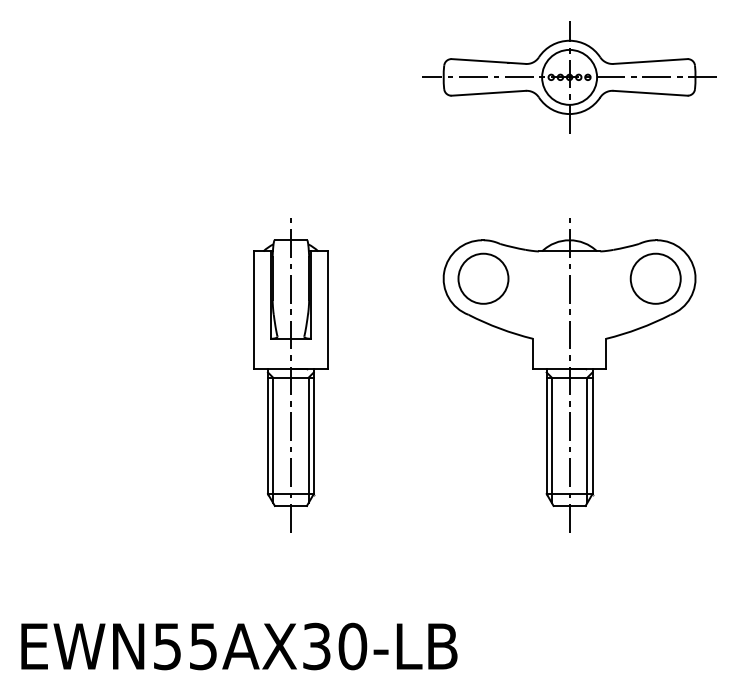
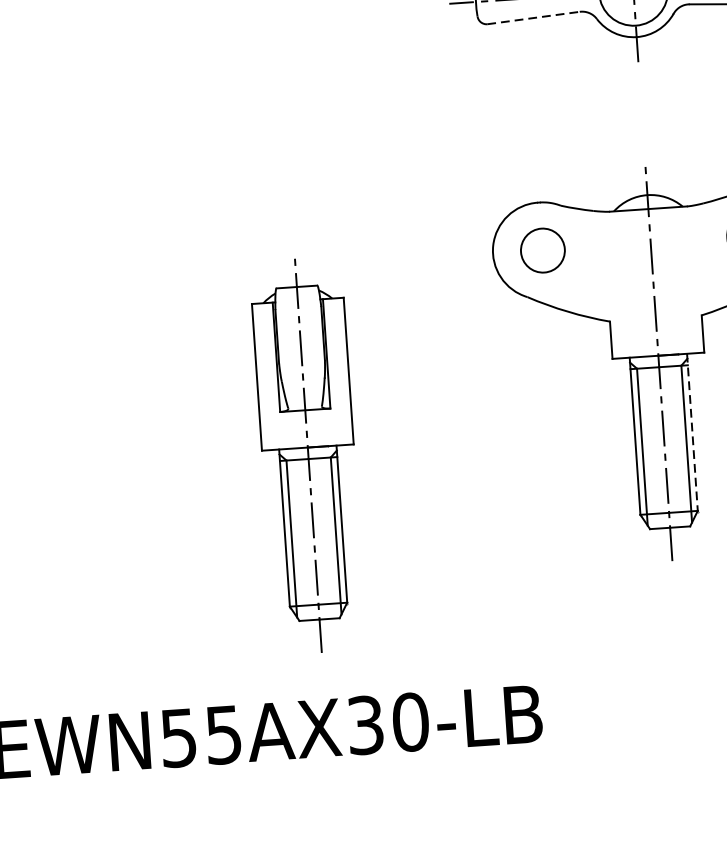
line: (489, 93) -> (534, 18), solid -> dashed
part: (483, 278) -> (542, 250), size x0.7
part: (290, 375) -> (307, 456), moved
line: (592, 431) -> (692, 432), solid -> dashed

